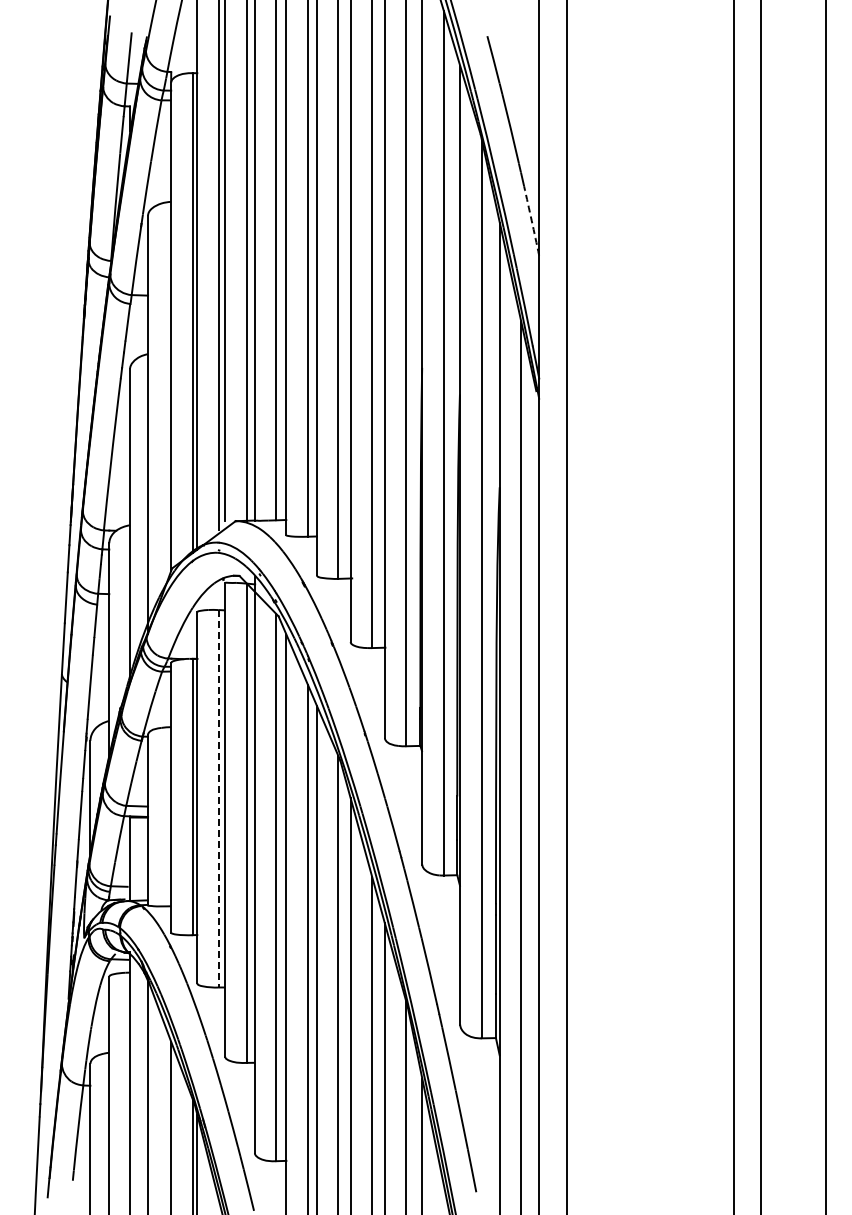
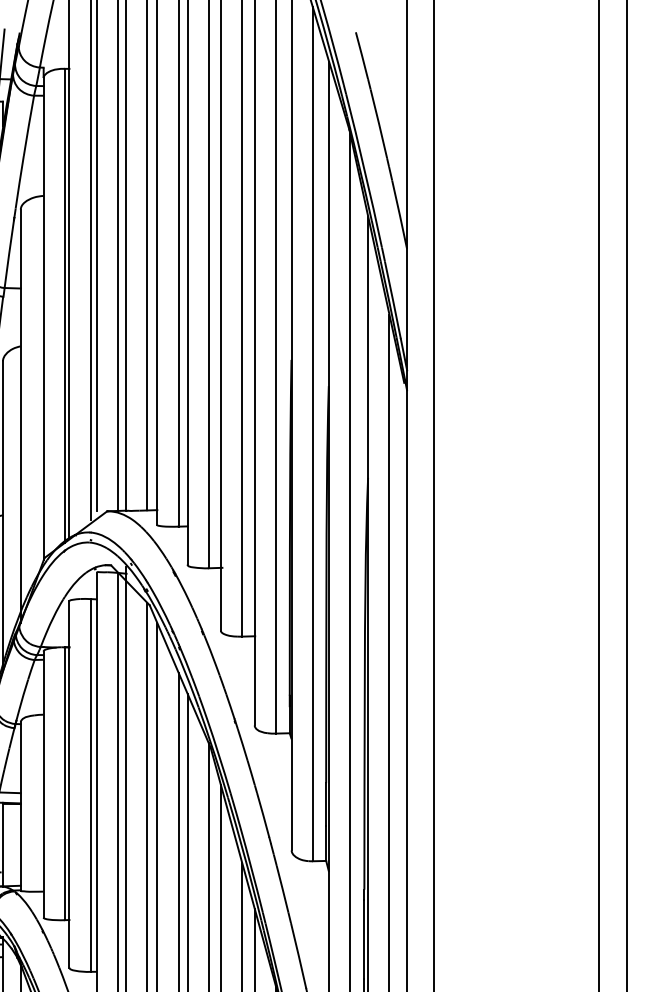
arc: (531, 220) -> (399, 214), dashed -> solid
line: (218, 798) -> (90, 785), dashed -> solid

